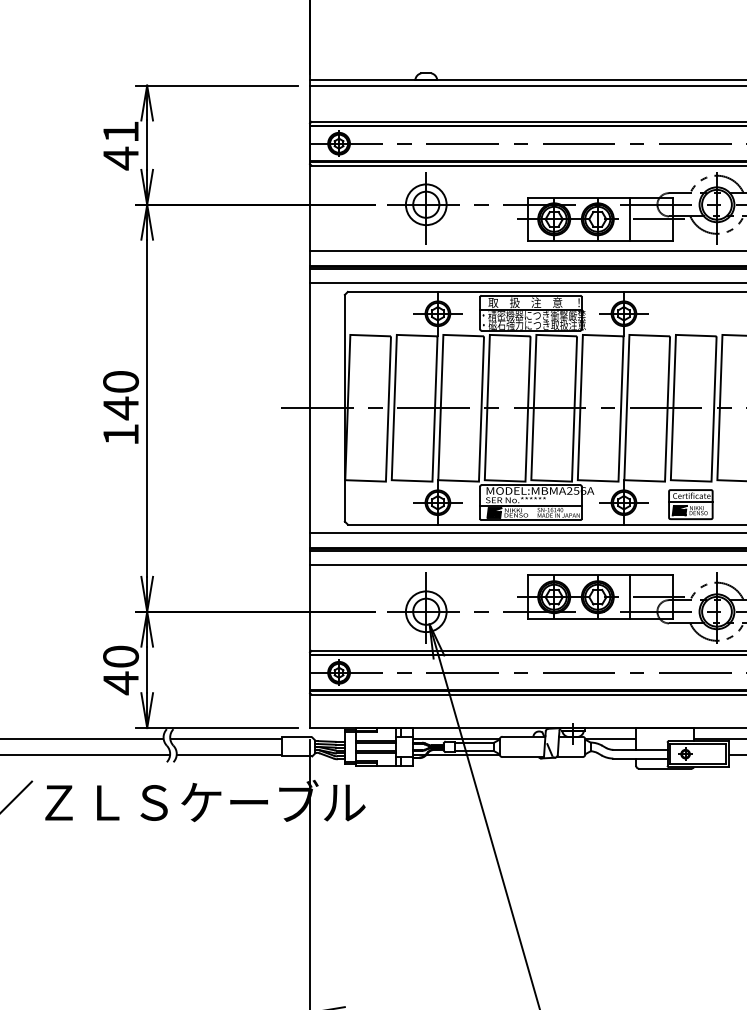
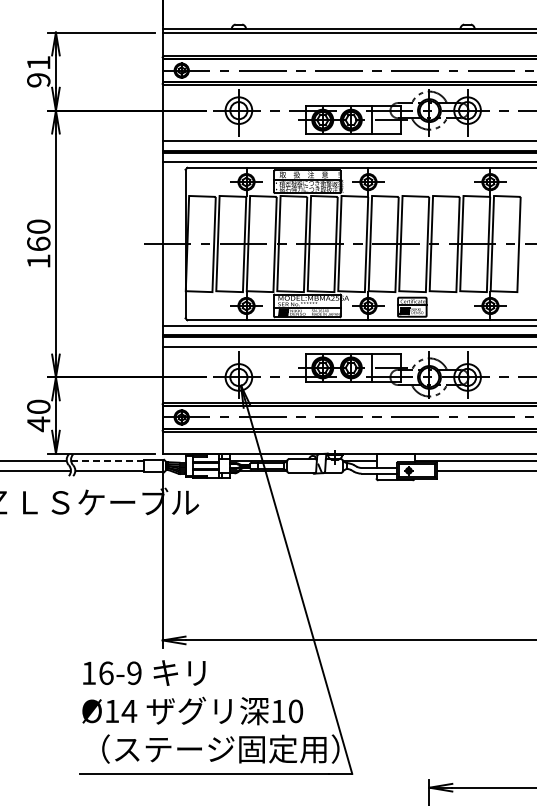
text: (120, 158) -> (38, 80), 41 -> 91
text: (120, 407) -> (38, 243), 140 -> 160
line: (225, 738) -> (107, 460), solid -> dashed

